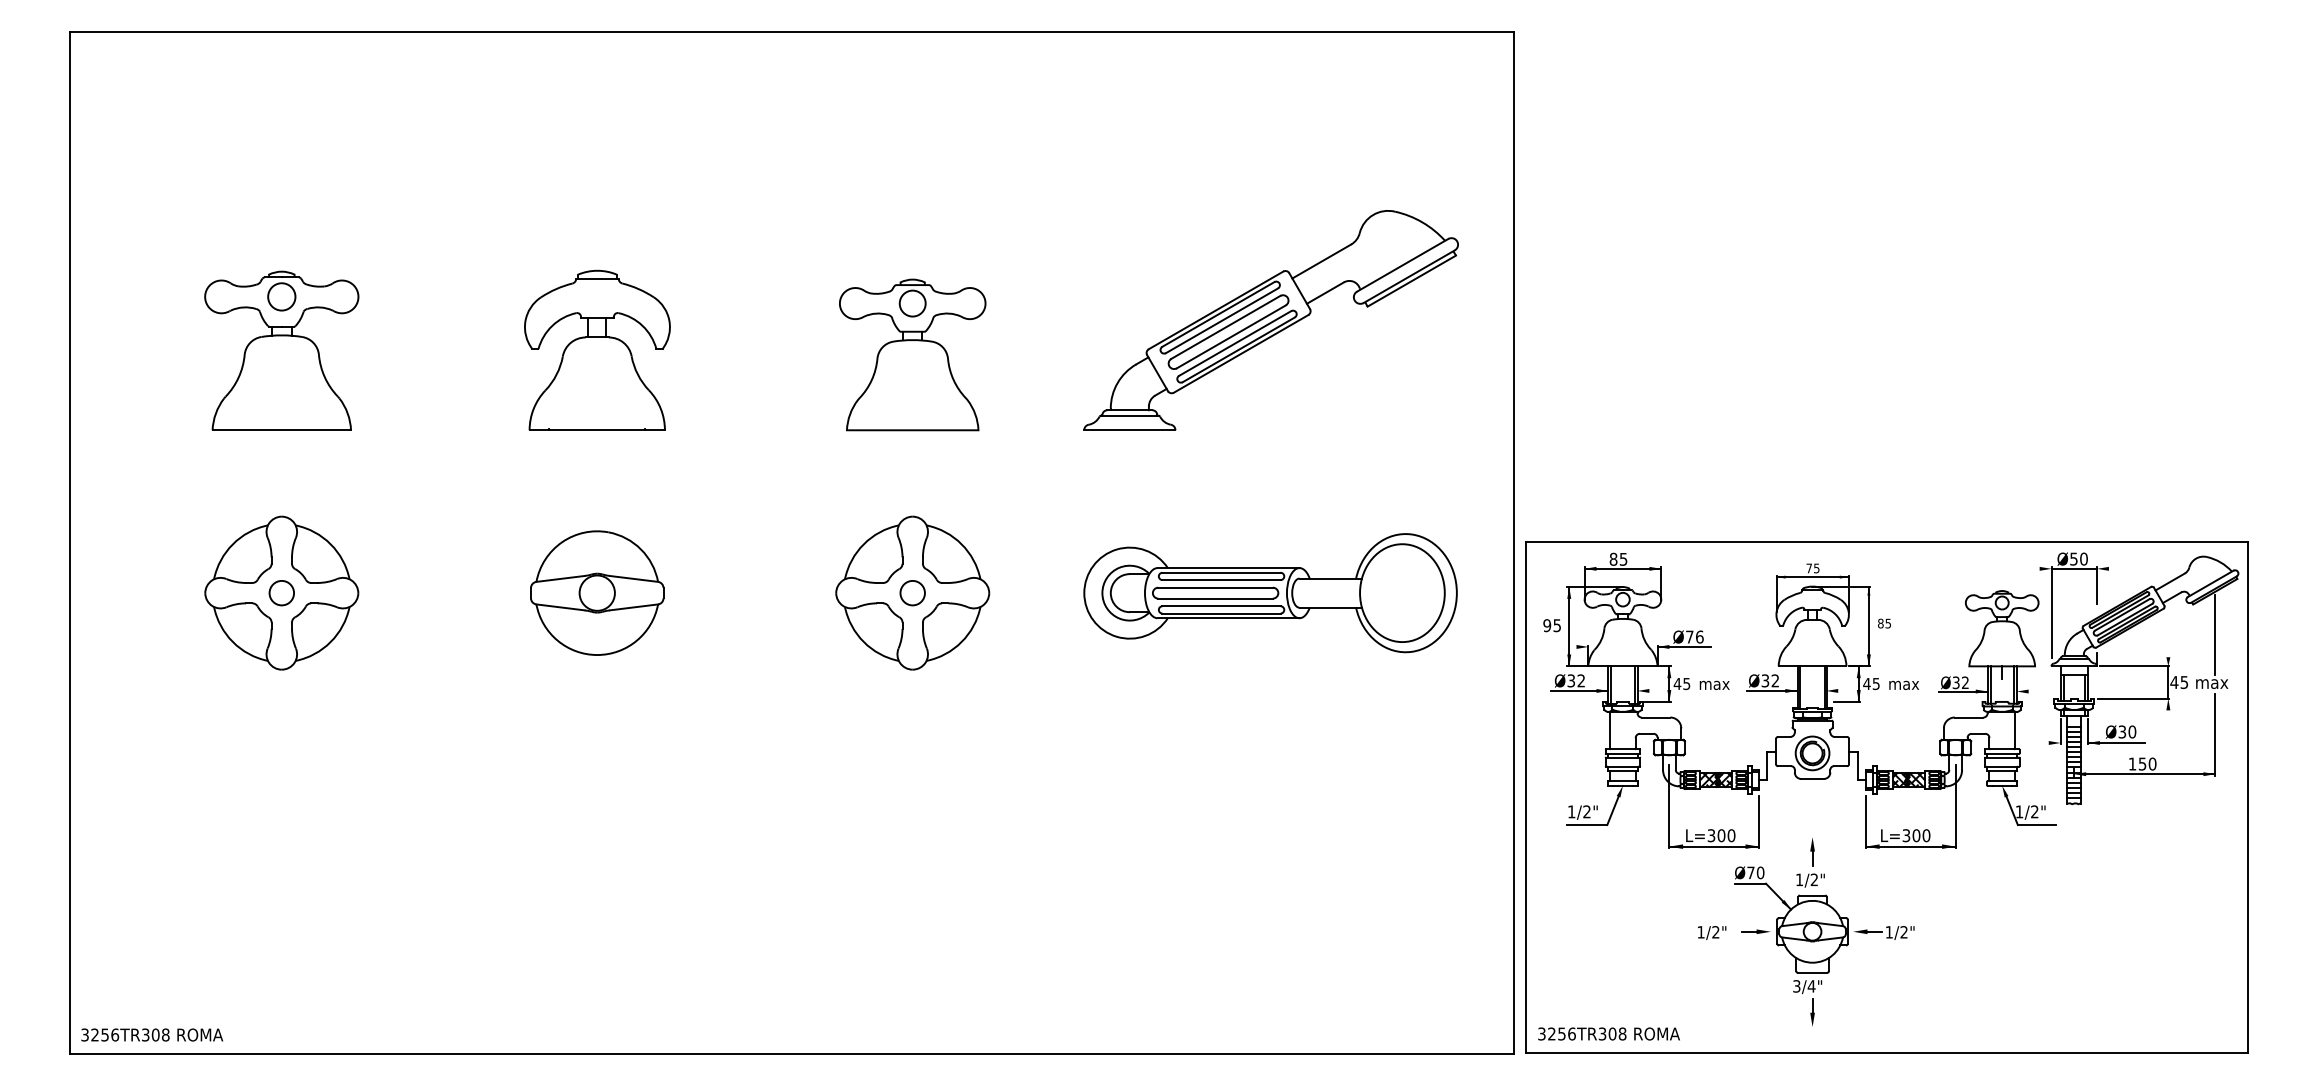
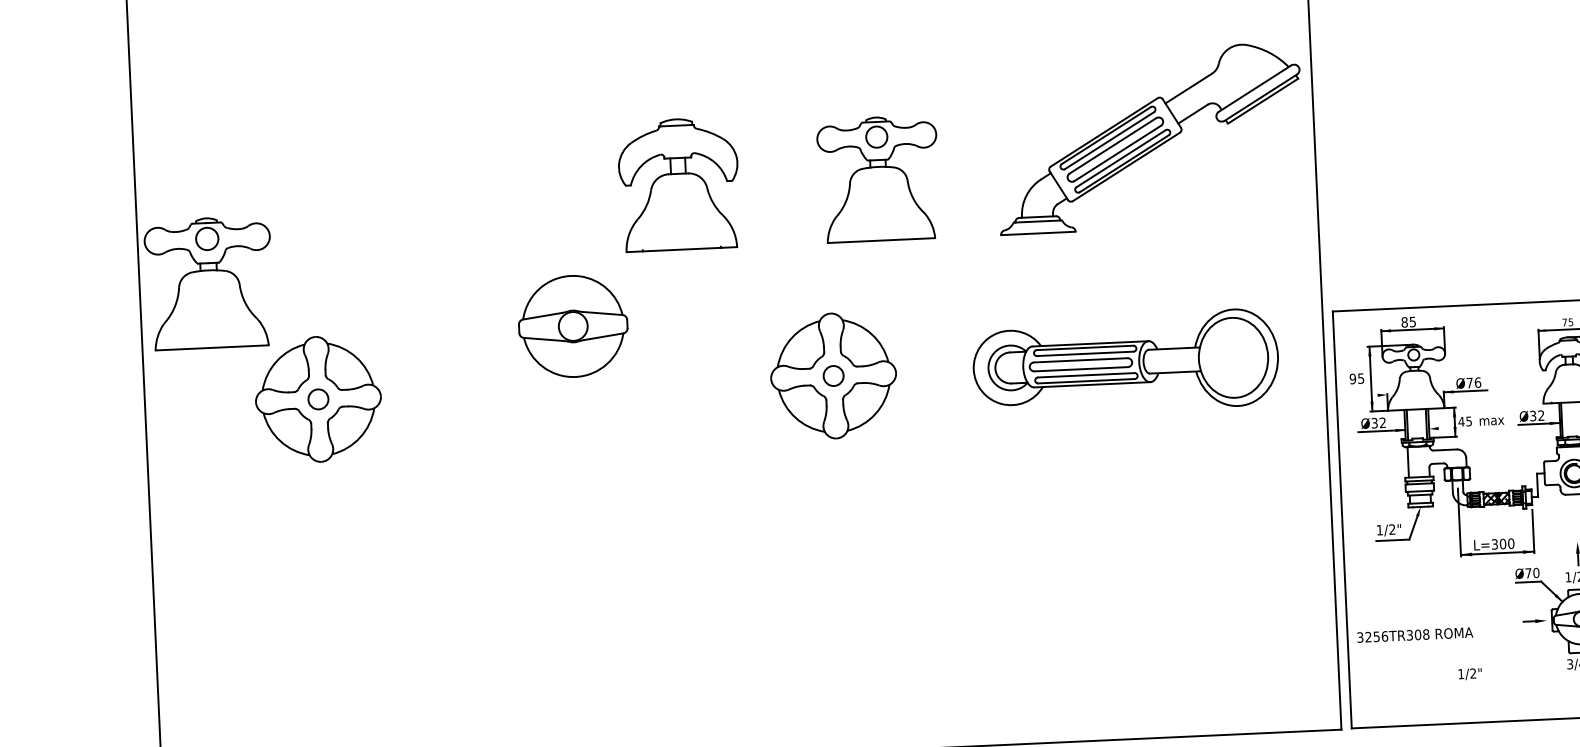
part: (1270, 320) -> (1149, 138), moved
part: (597, 349) -> (679, 183), moved
part: (281, 350) -> (208, 282), moved
part: (912, 354) -> (878, 178), moved
part: (597, 592) -> (573, 325), moved
text: (1712, 932) -> (1470, 673), moved
text: (1608, 1033) -> (1414, 634), moved

